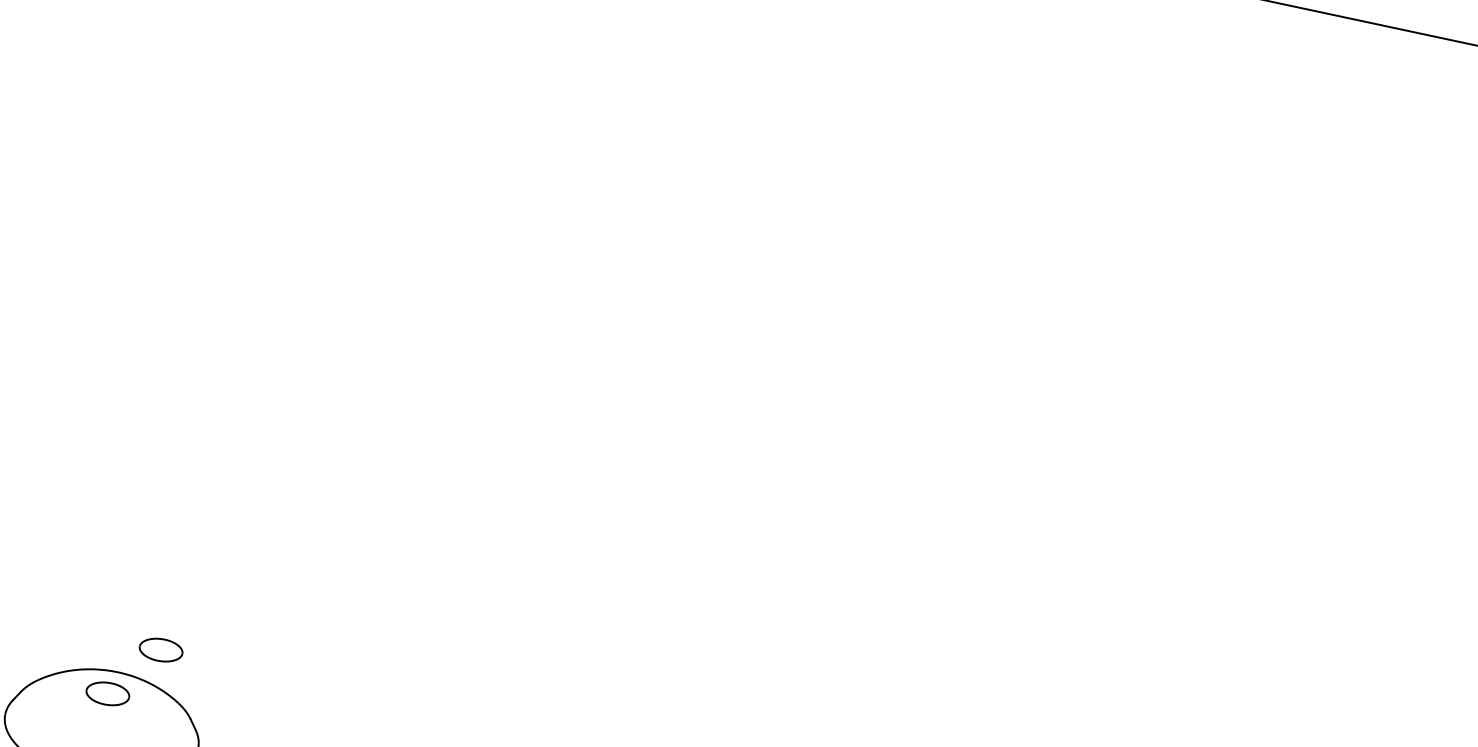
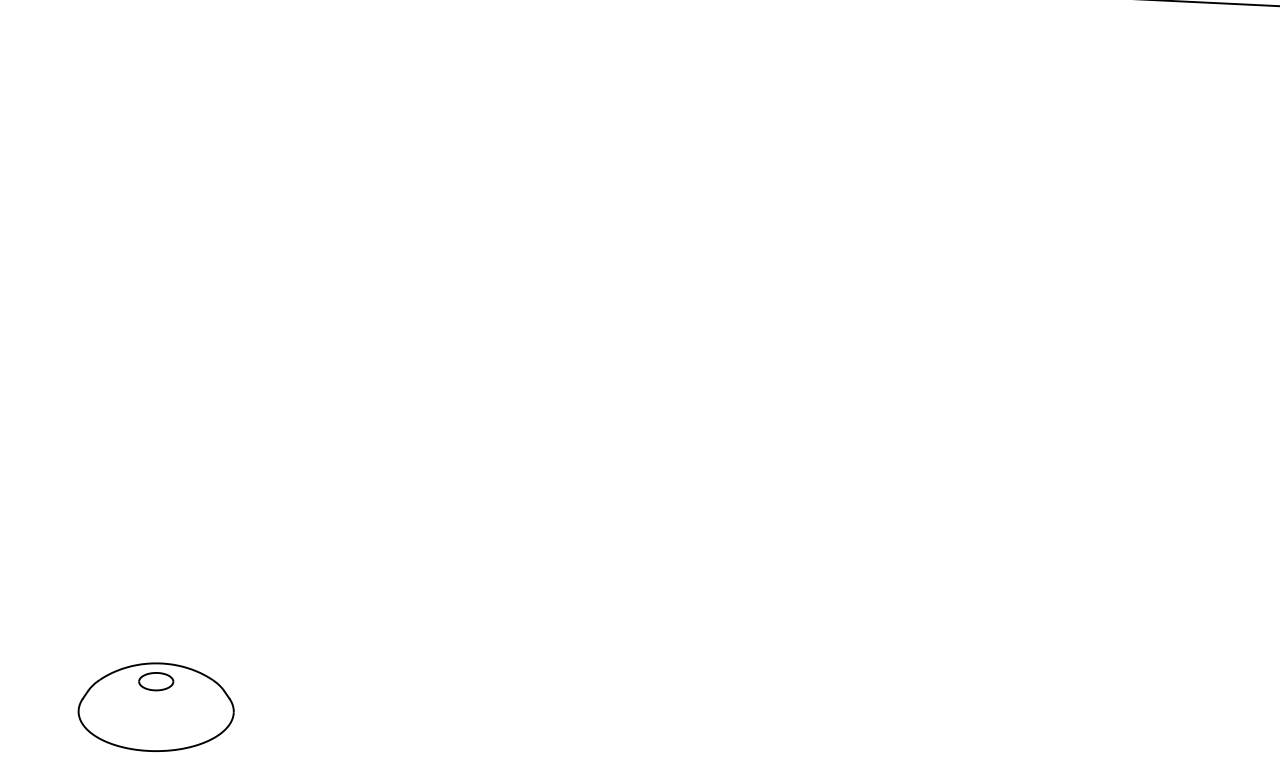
part: (161, 649) -> (192, 640), removed

